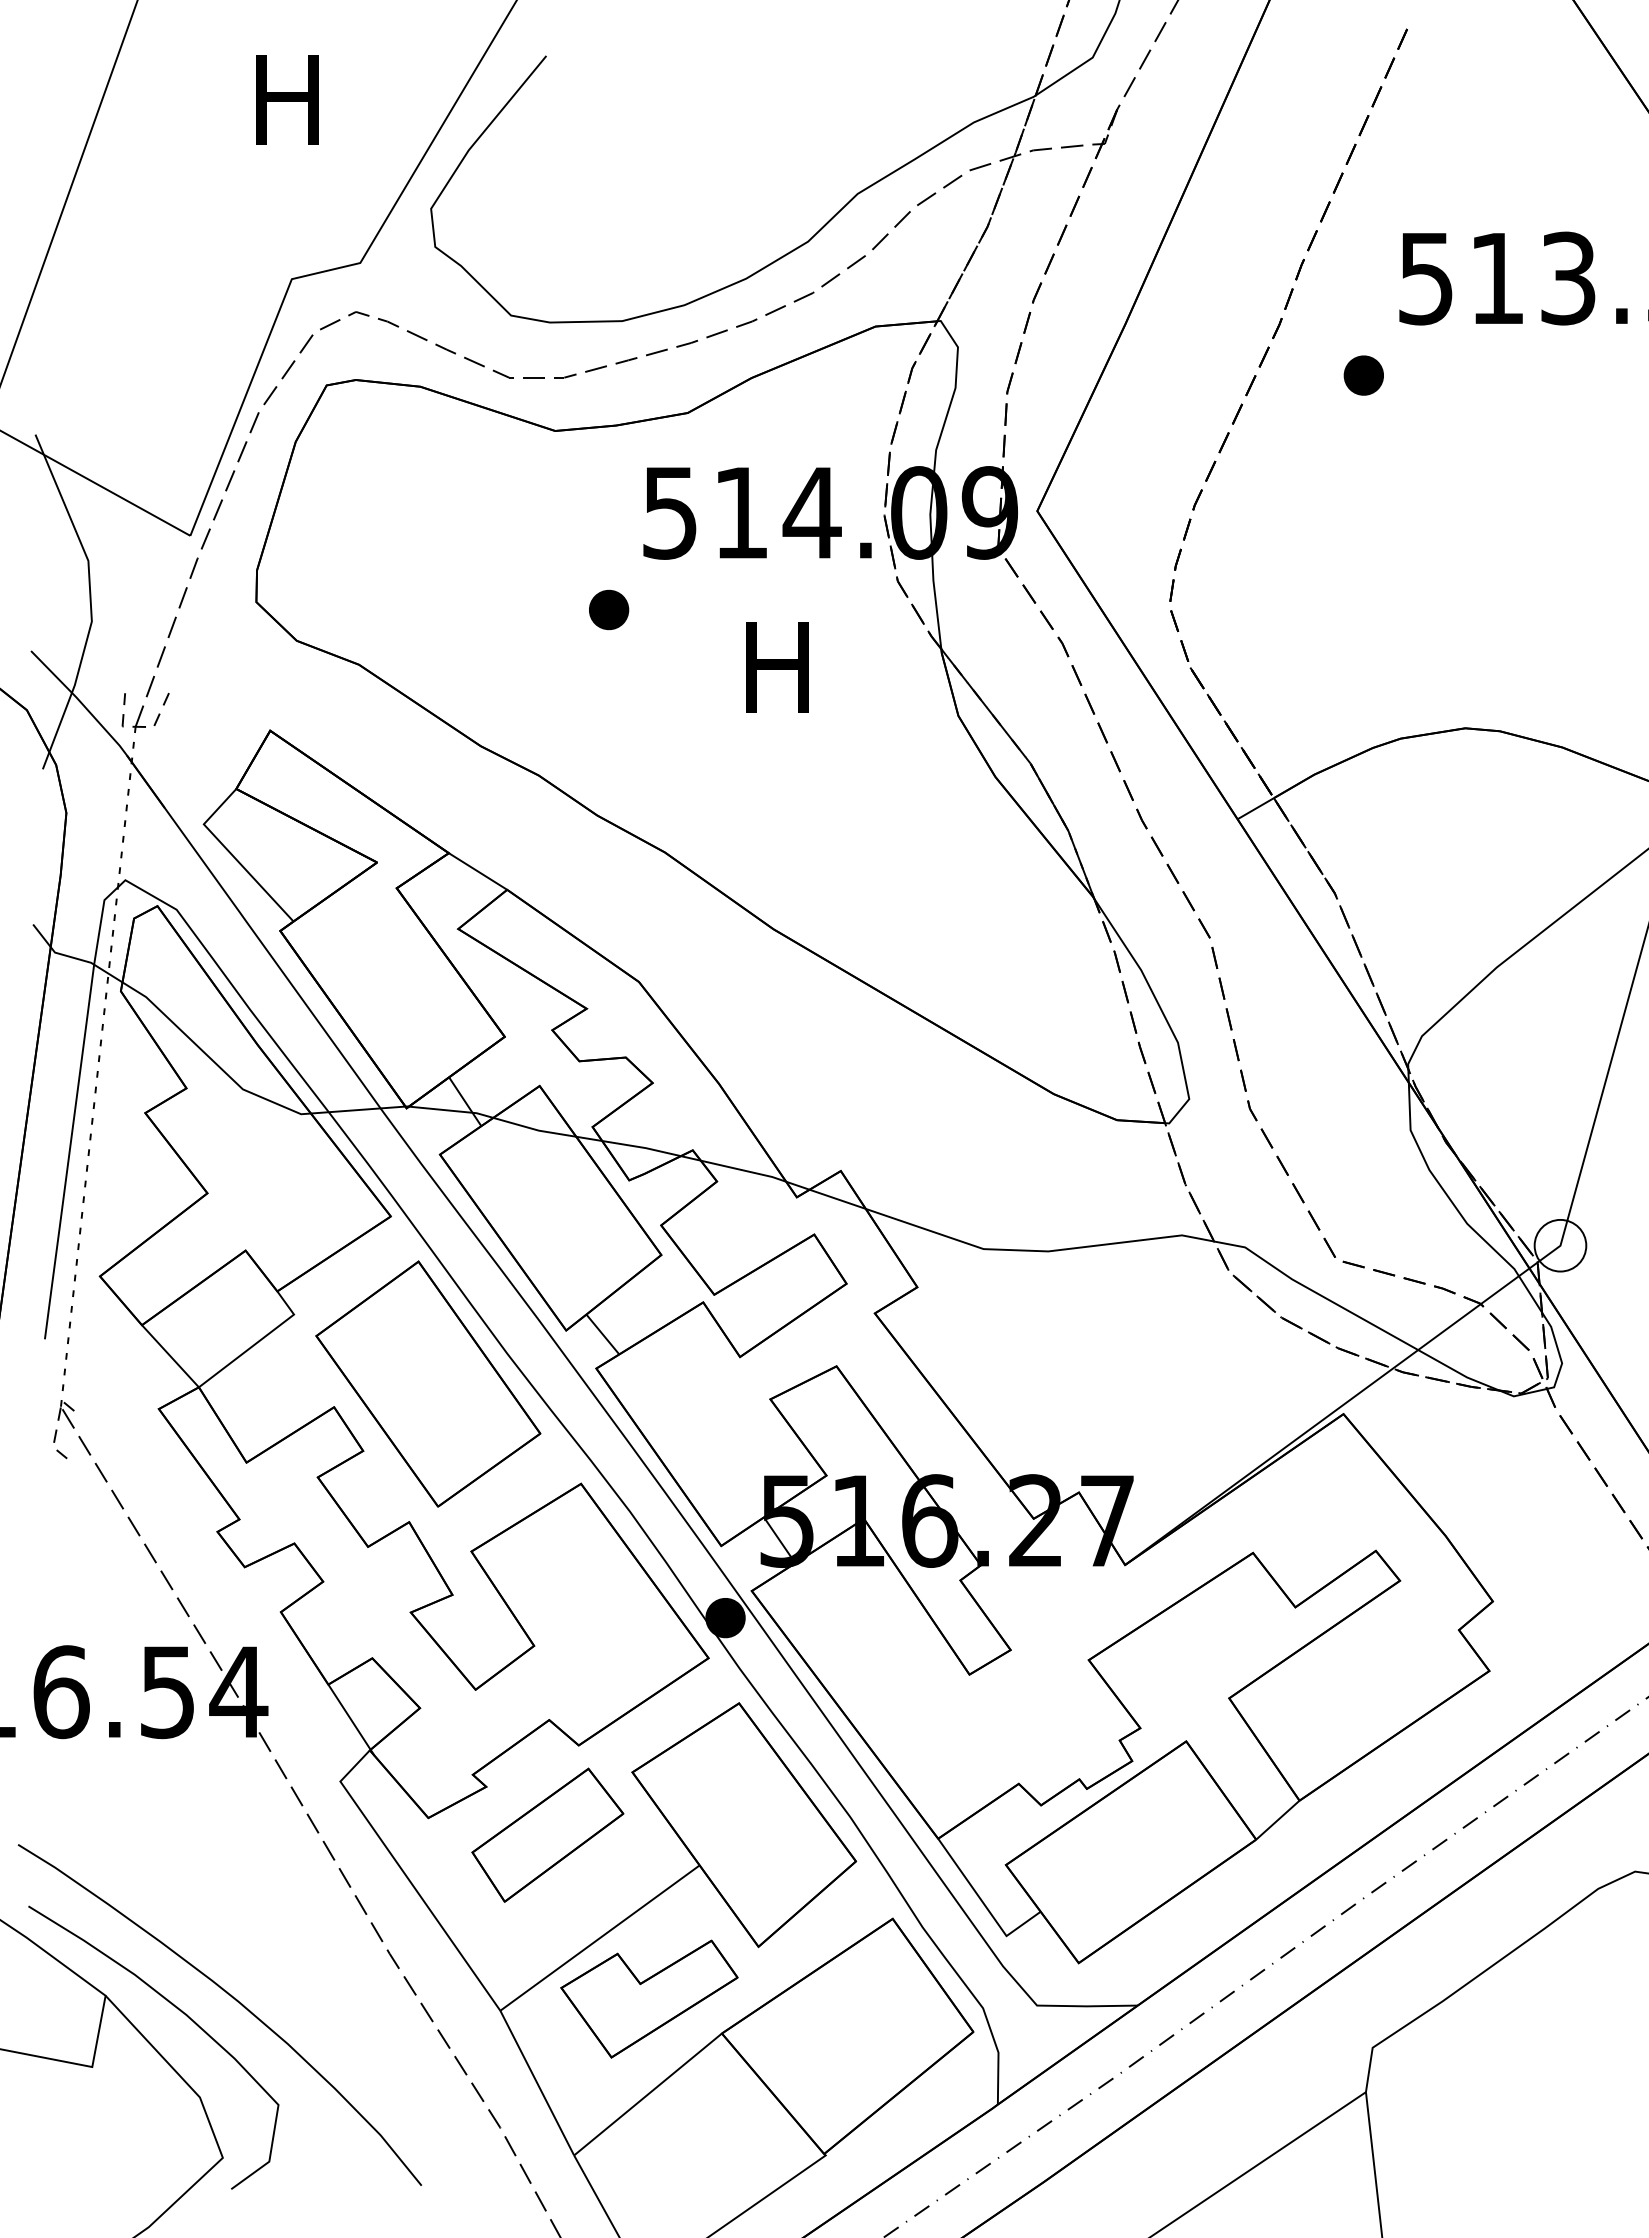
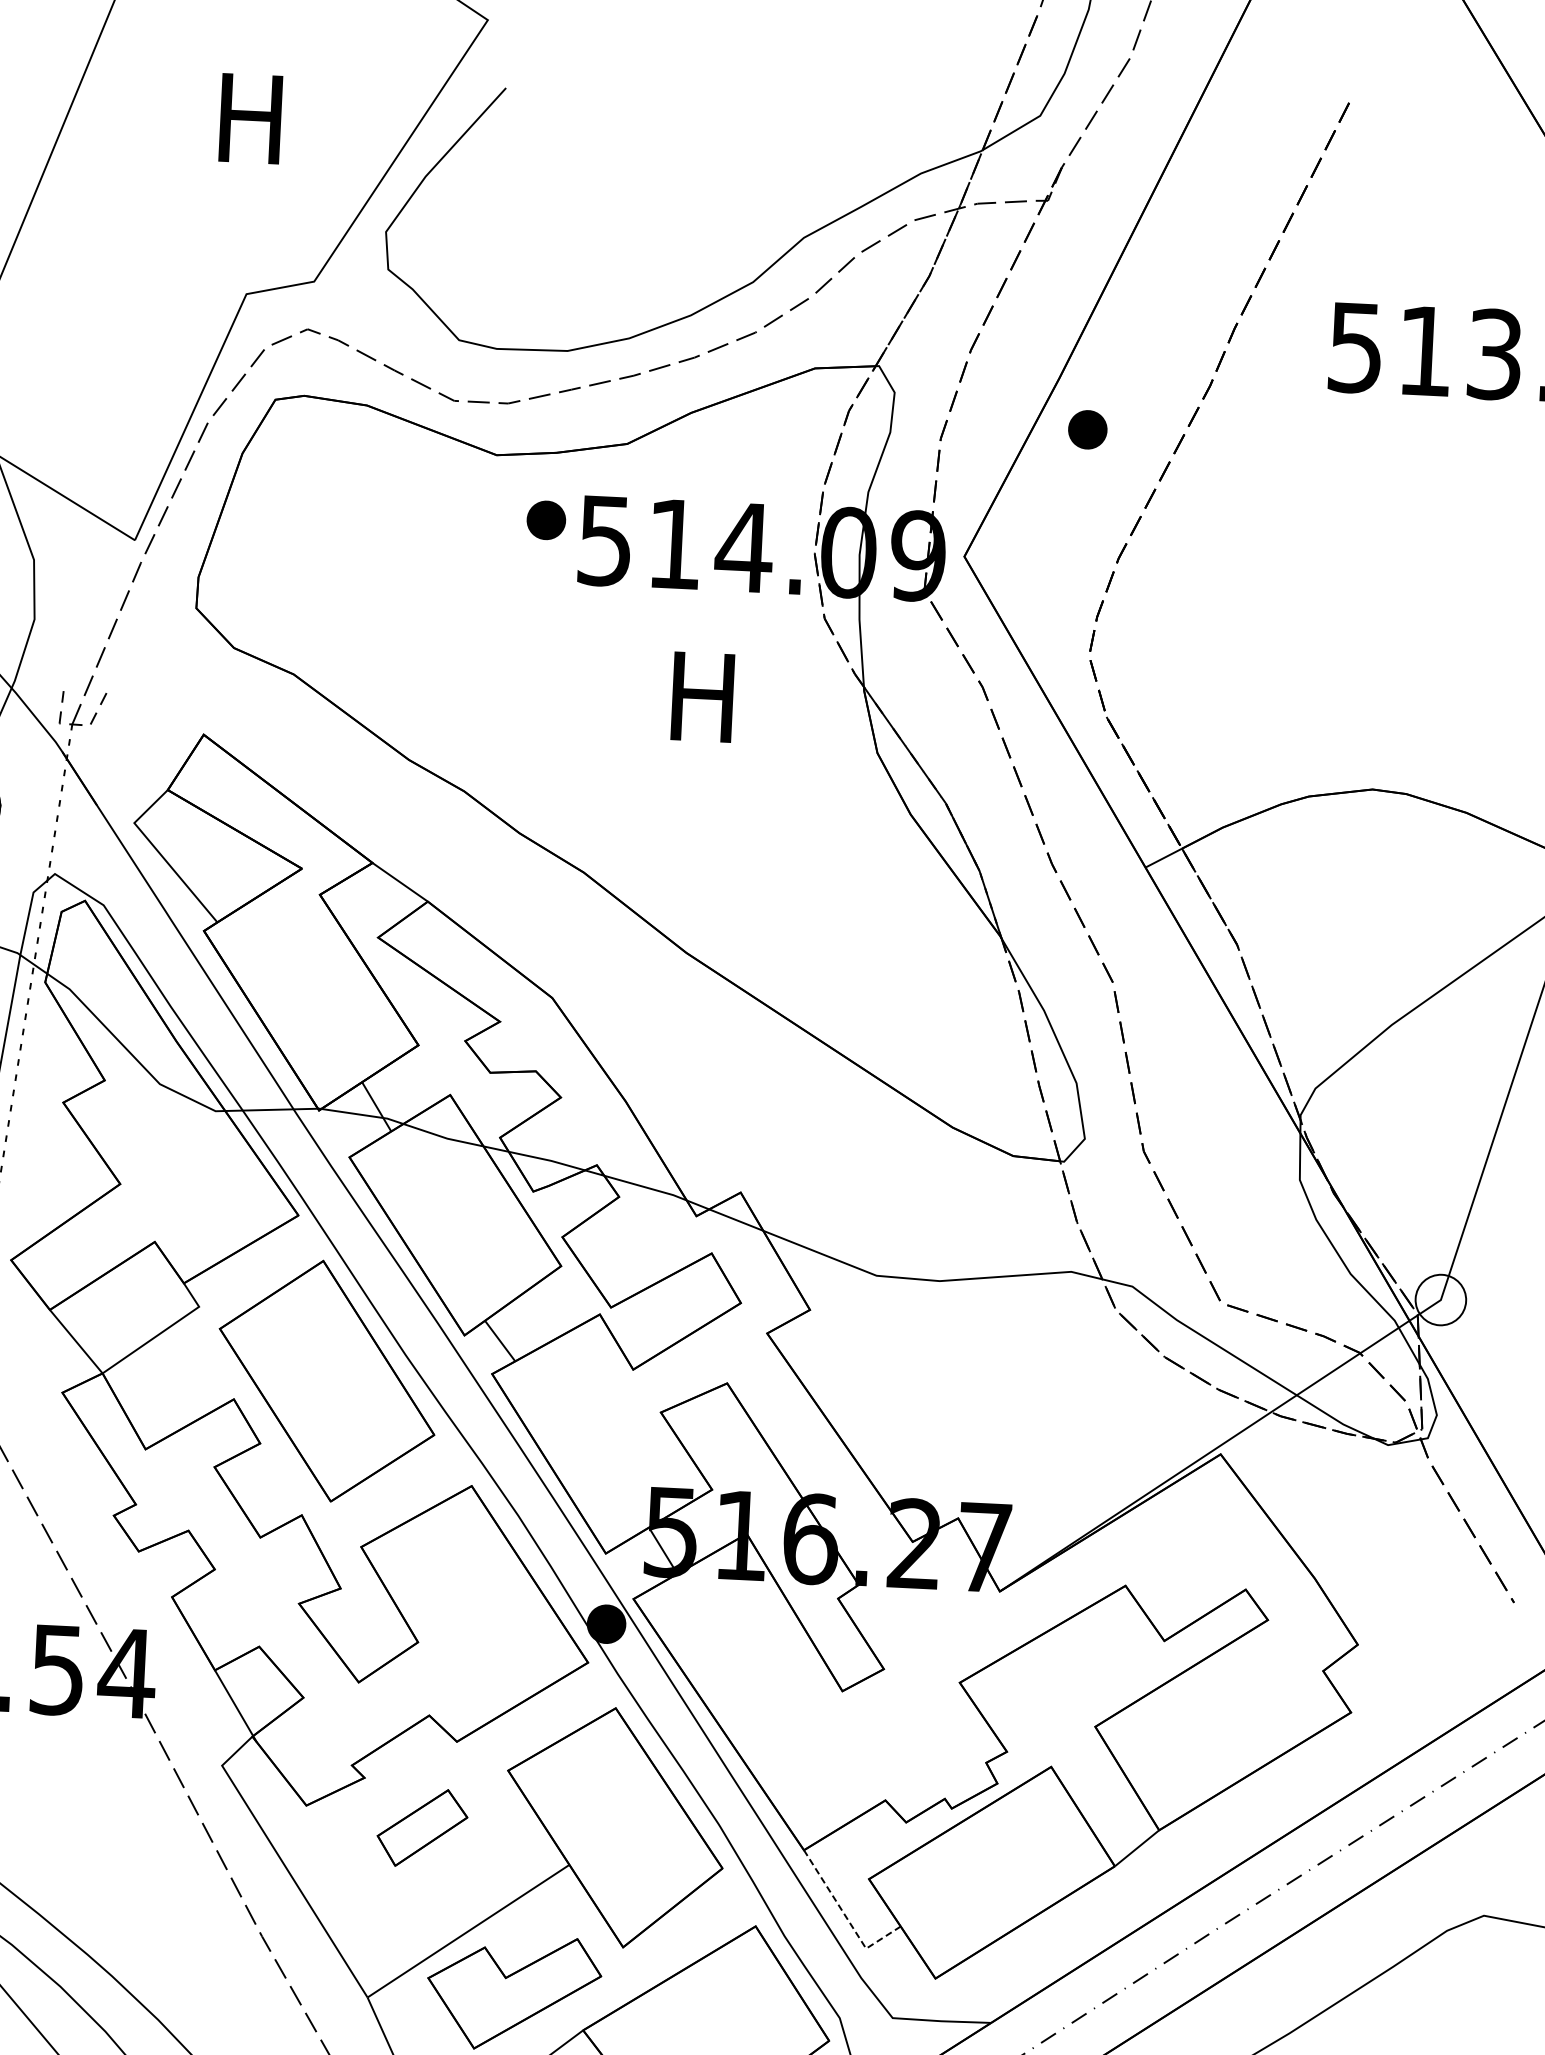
part: (1363, 375) -> (1087, 429), moved
part: (609, 609) -> (546, 519), moved
part: (547, 1834) -> (422, 1827), size x0.6
line: (984, 1905) -> (846, 1917), solid -> dashed

